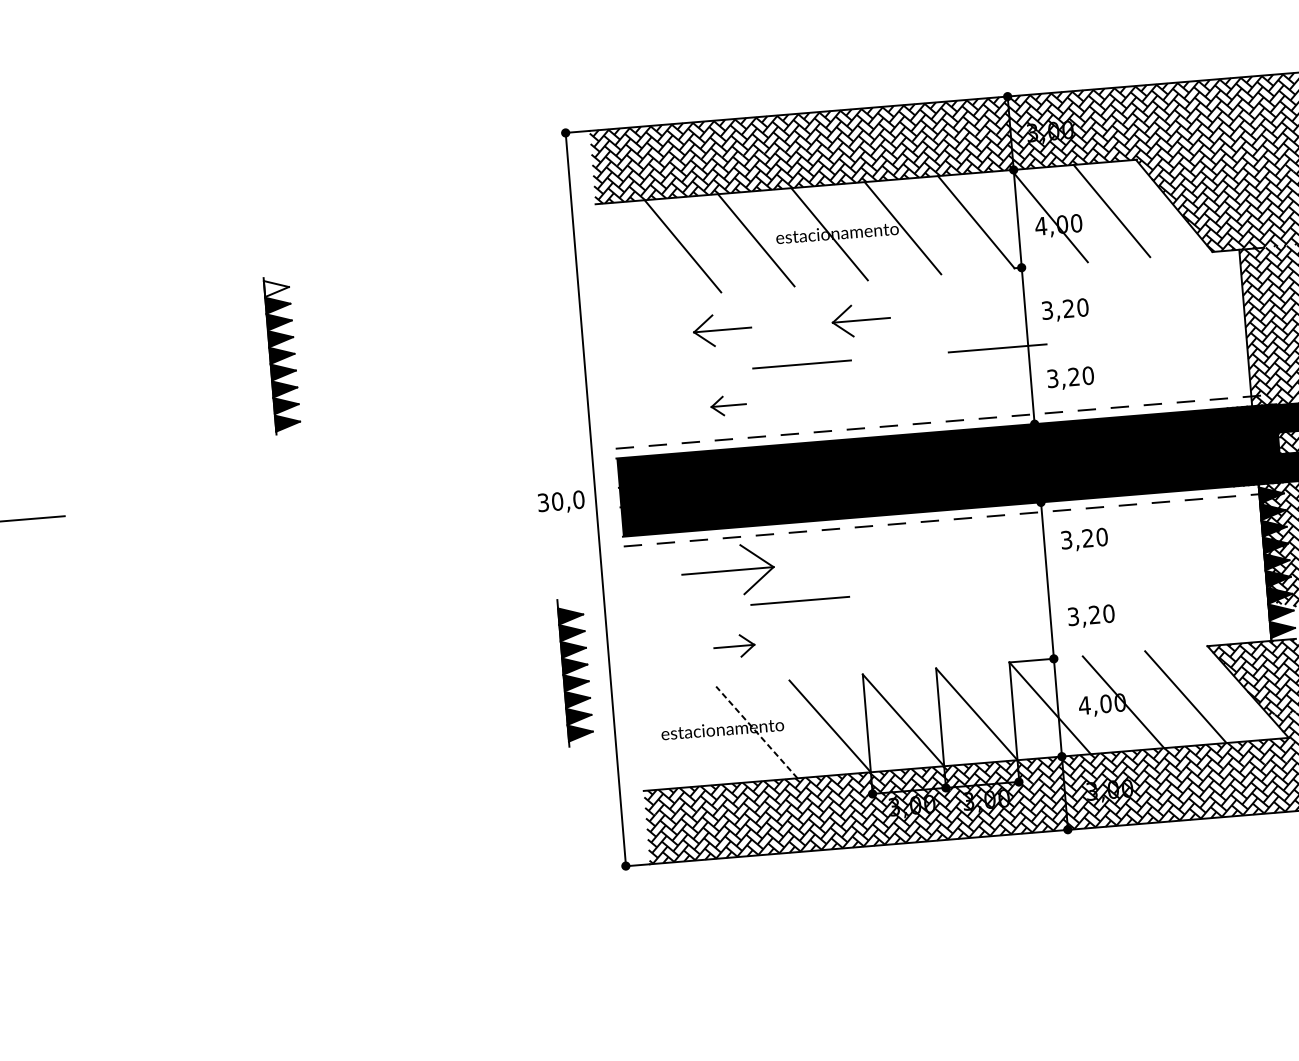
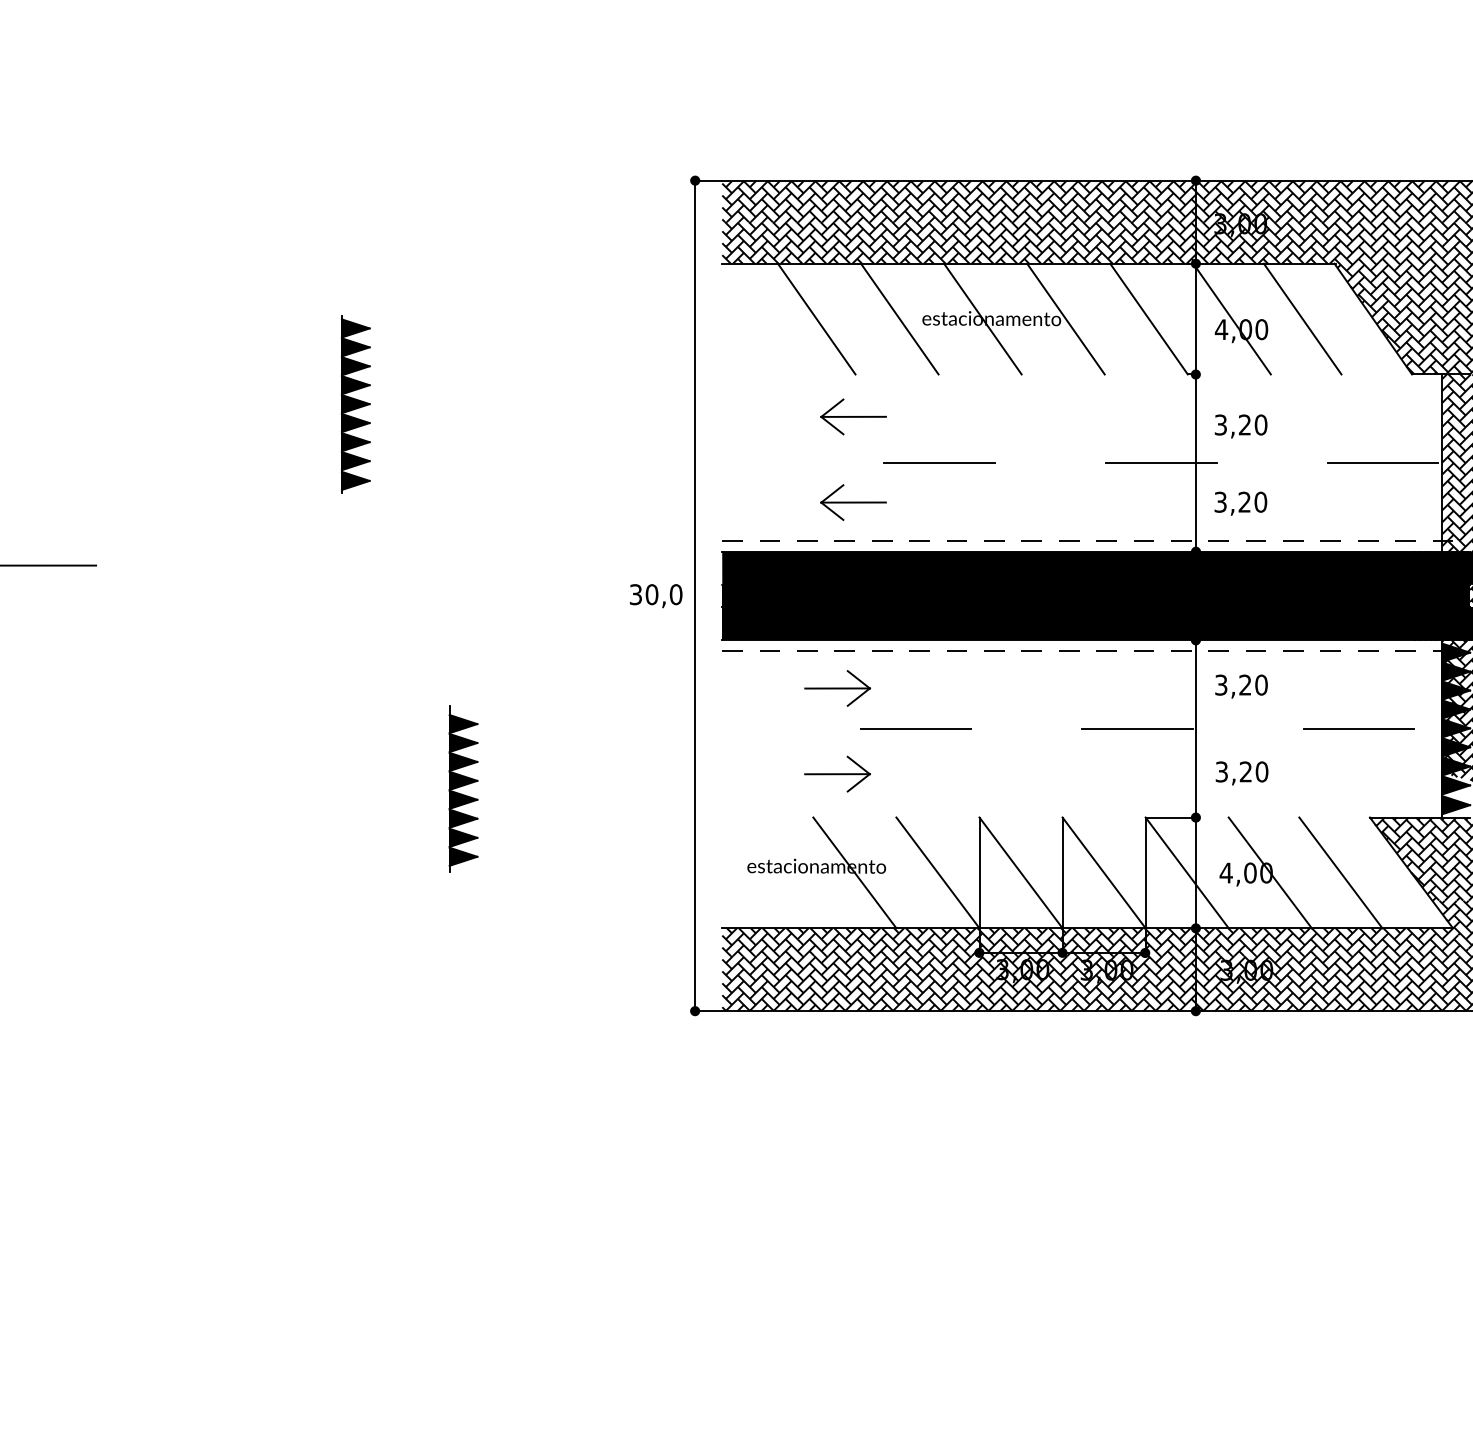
fill: (276, 288) -> (355, 328), added
part: (861, 320) -> (1010, 418), removed
line: (1192, 332) -> (1382, 463), added
part: (728, 405) -> (853, 502), size x1.67
line: (1190, 568) -> (1358, 728), added
part: (728, 570) -> (837, 688), size x0.62
line: (995, 584) -> (1137, 728), added
part: (734, 645) -> (837, 773), size x1.43
part: (575, 672) -> (463, 788), moved
line: (756, 732) -> (854, 872), dashed -> solid

